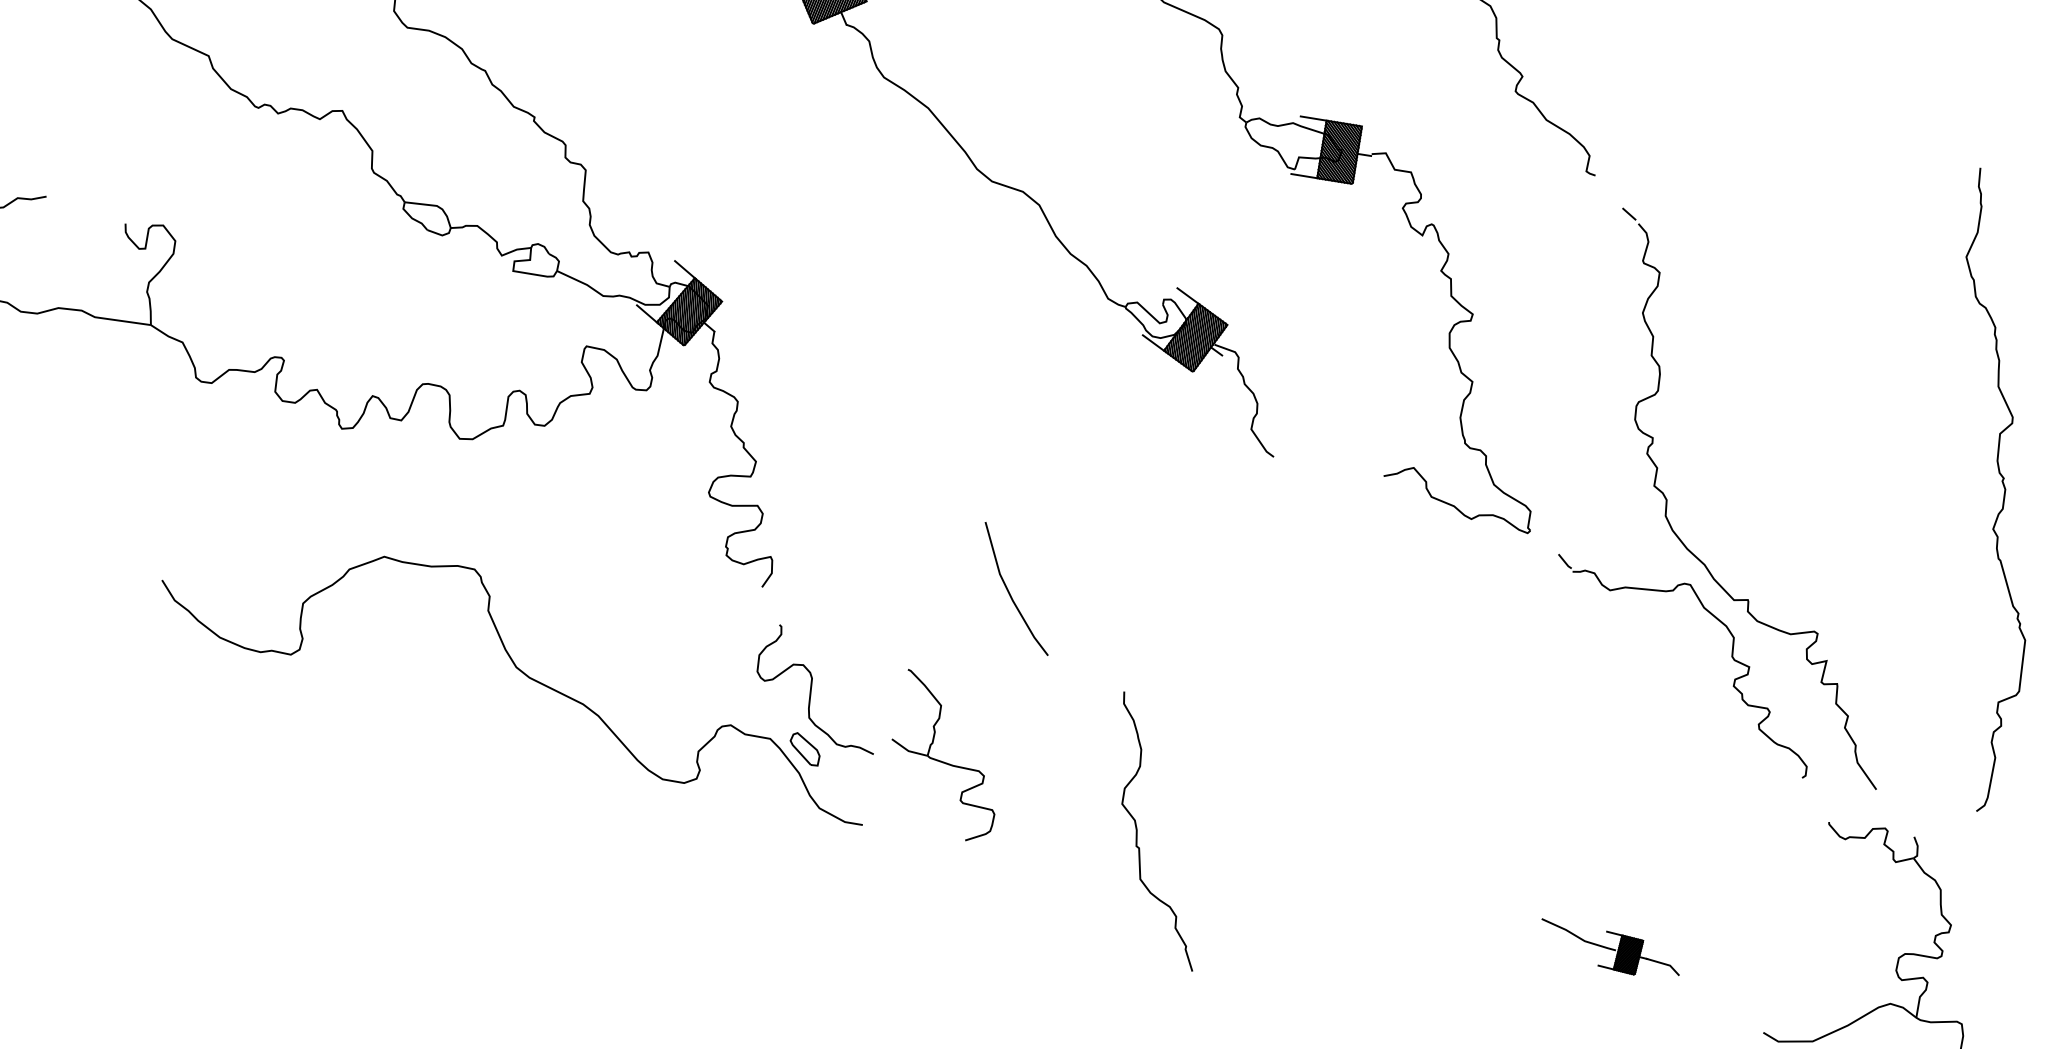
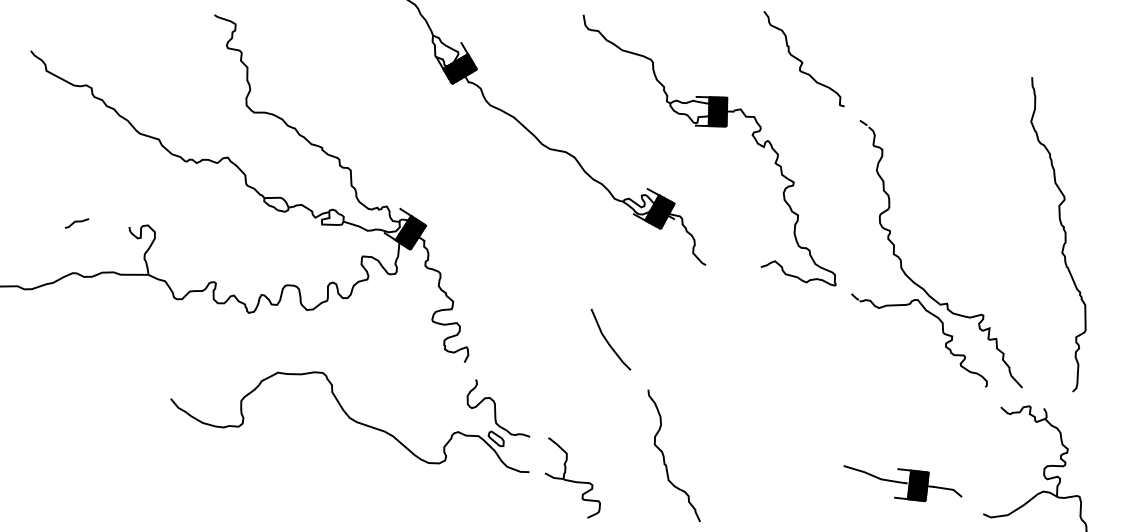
line: (1011, 592) -> (608, 341), moved
part: (946, 755) -> (572, 477), moved
part: (1609, 949) -> (902, 483), size x1.67

